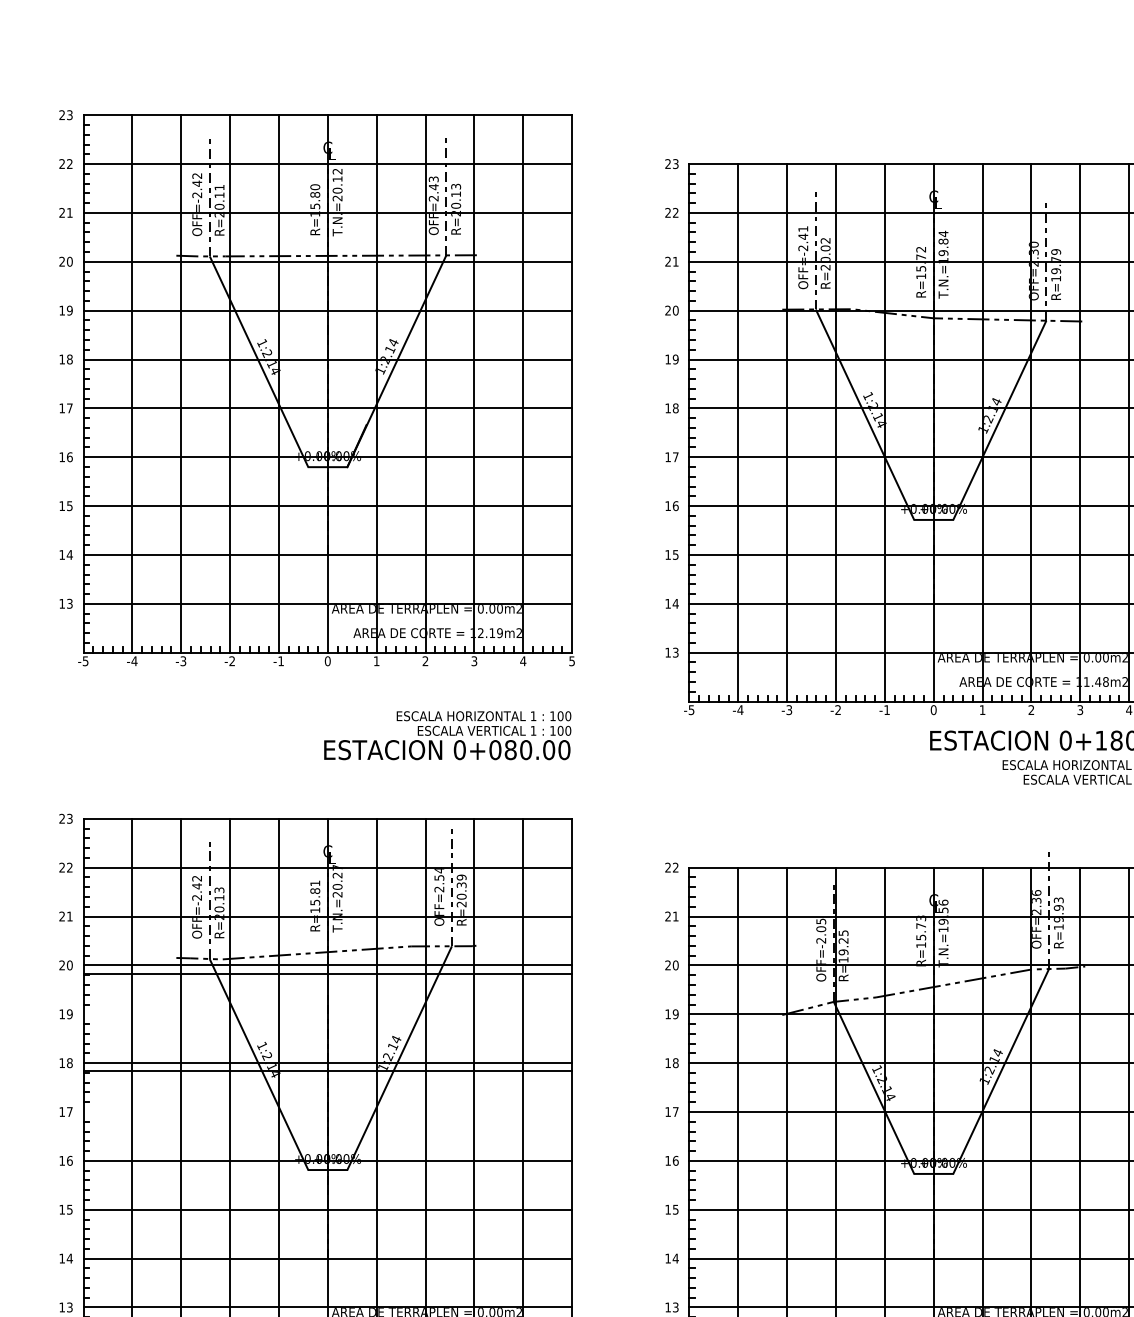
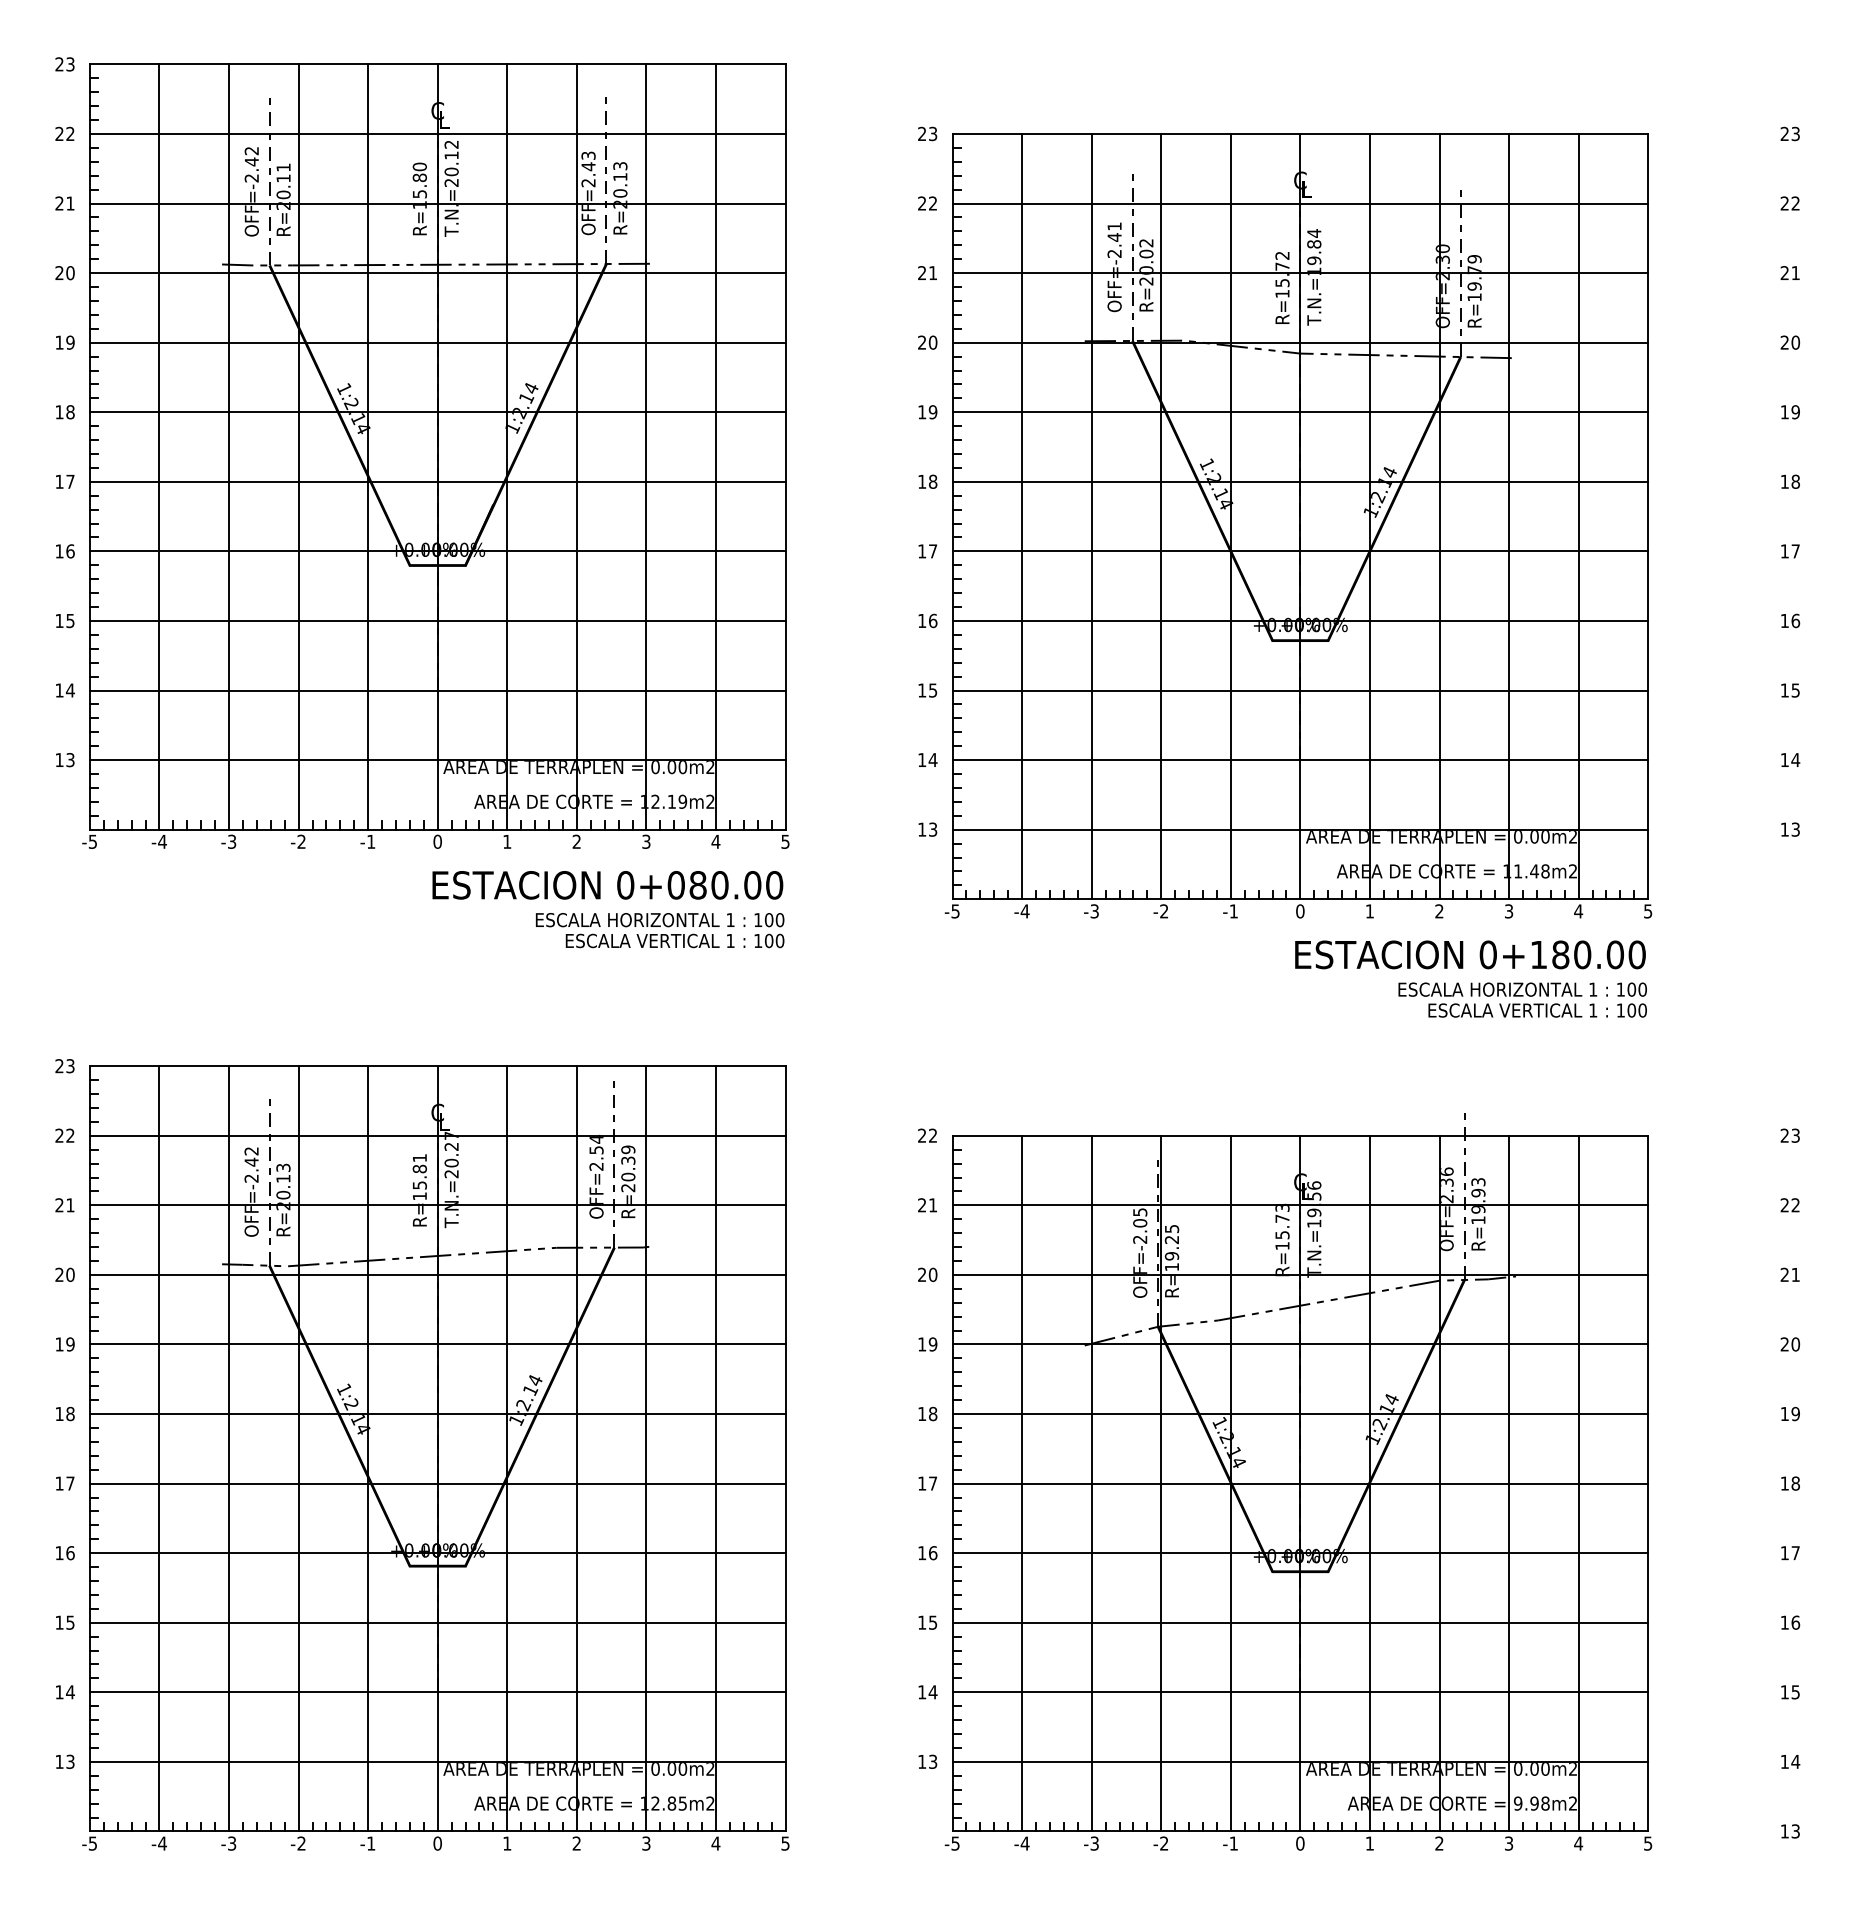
text: (447, 750) -> (607, 885), moved
line: (327, 973) -> (437, 1344), moved
line: (327, 1071) -> (437, 1483), moved

